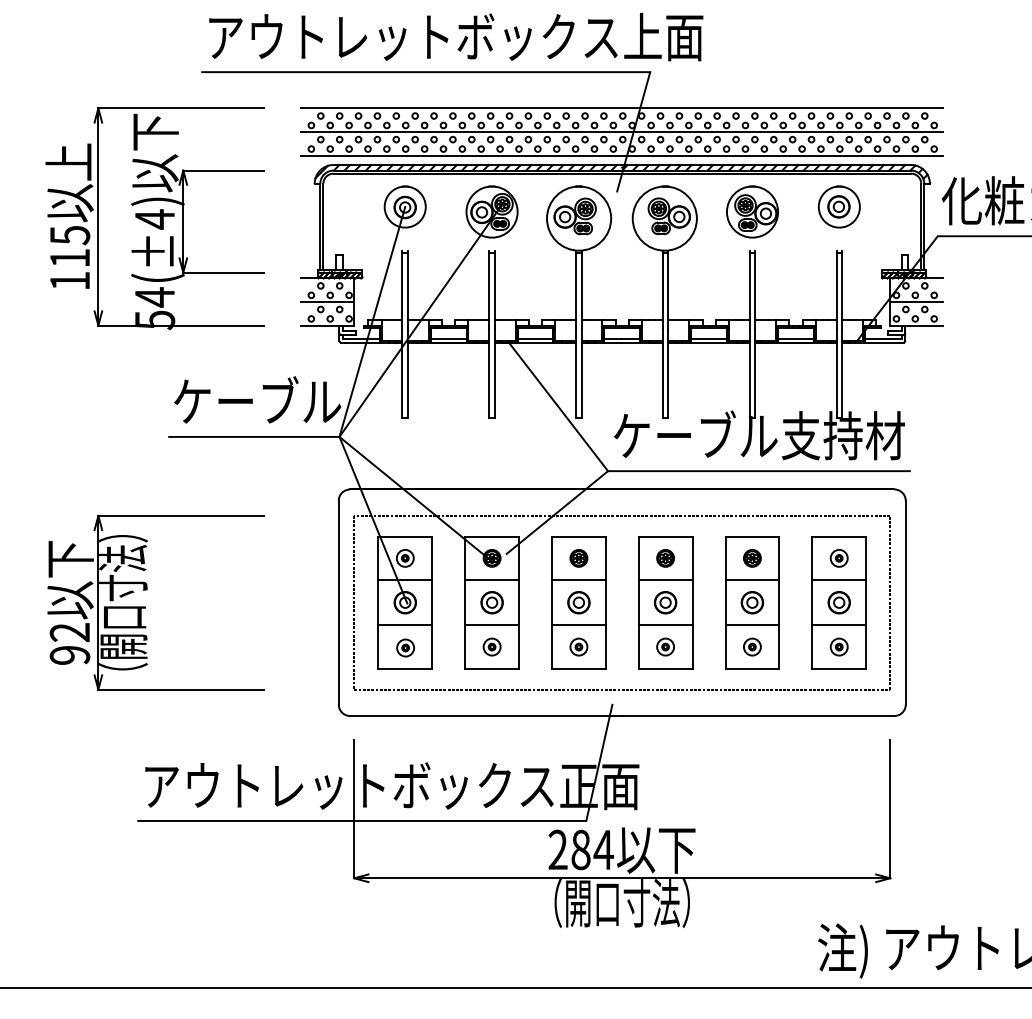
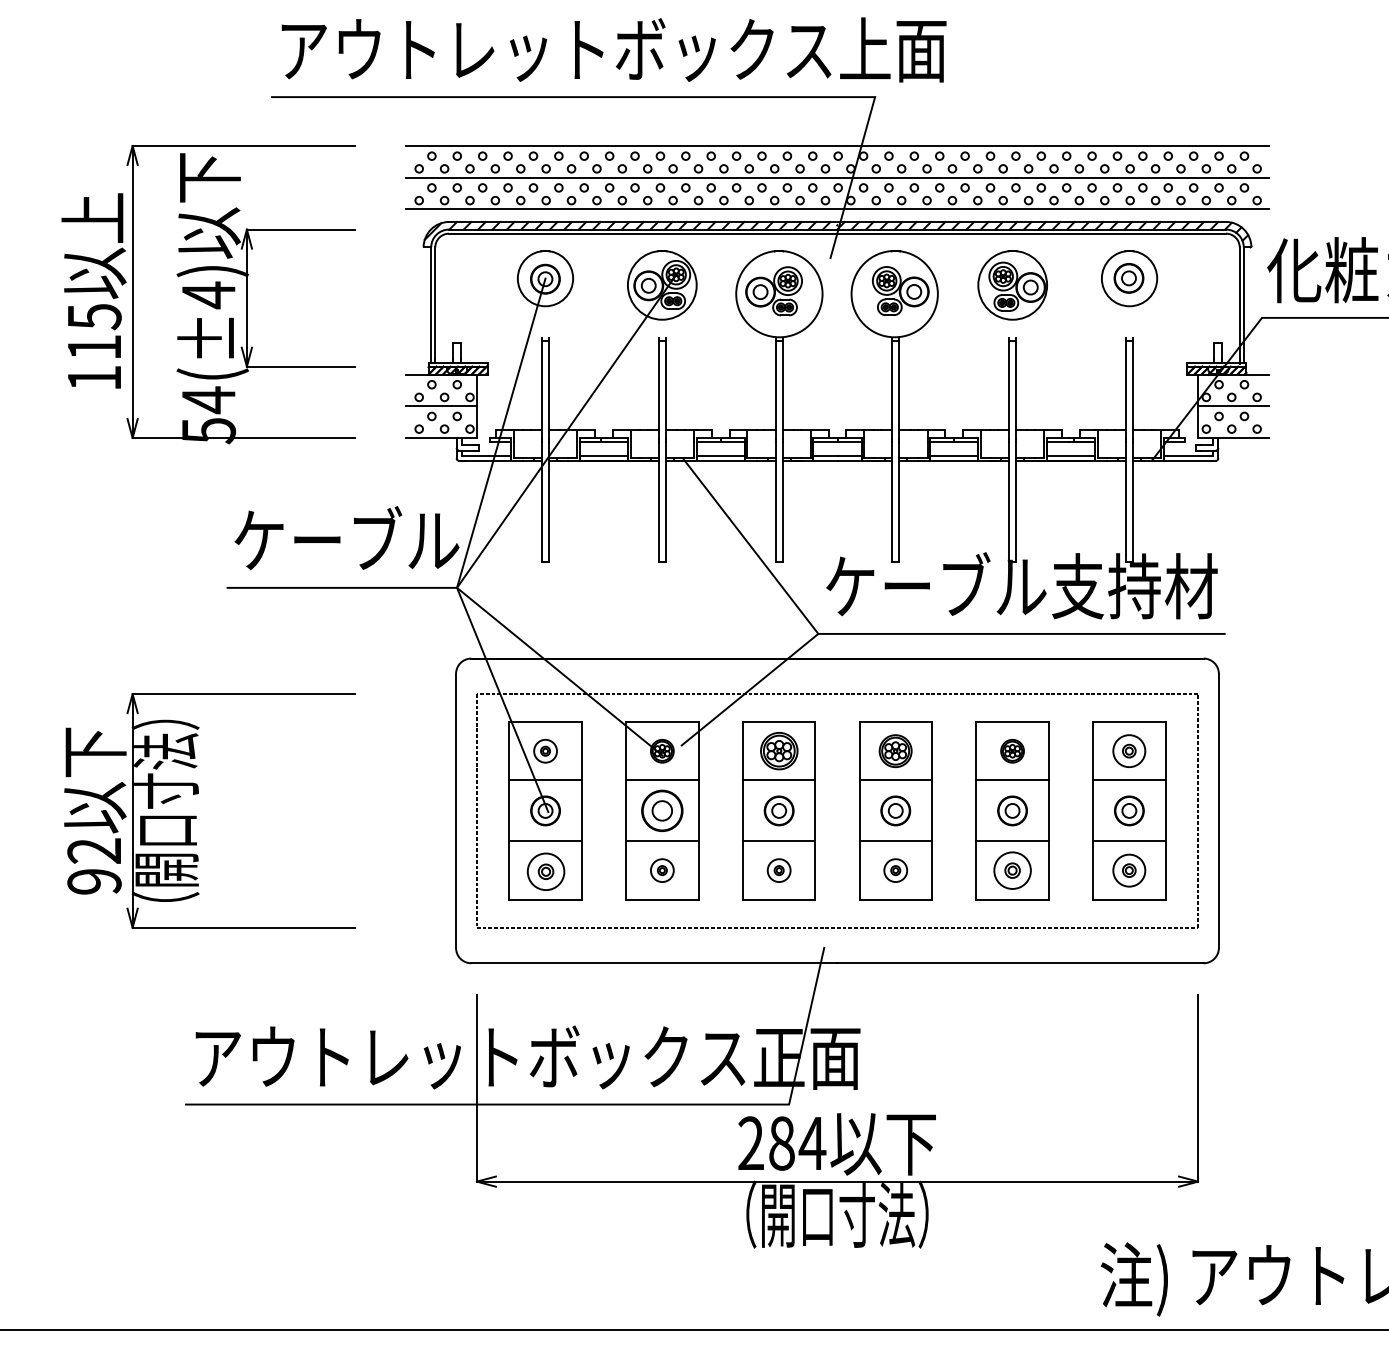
part: (578, 558) -> (778, 751), size x1.6
part: (665, 558) -> (895, 751), size x1.4
part: (839, 558) -> (1129, 751), size x1.4
part: (492, 602) -> (662, 810), size x1.4
part: (405, 647) -> (545, 871), size x1.6
part: (752, 647) -> (1012, 870), size x1.6
part: (839, 647) -> (1129, 870), size x1.4

